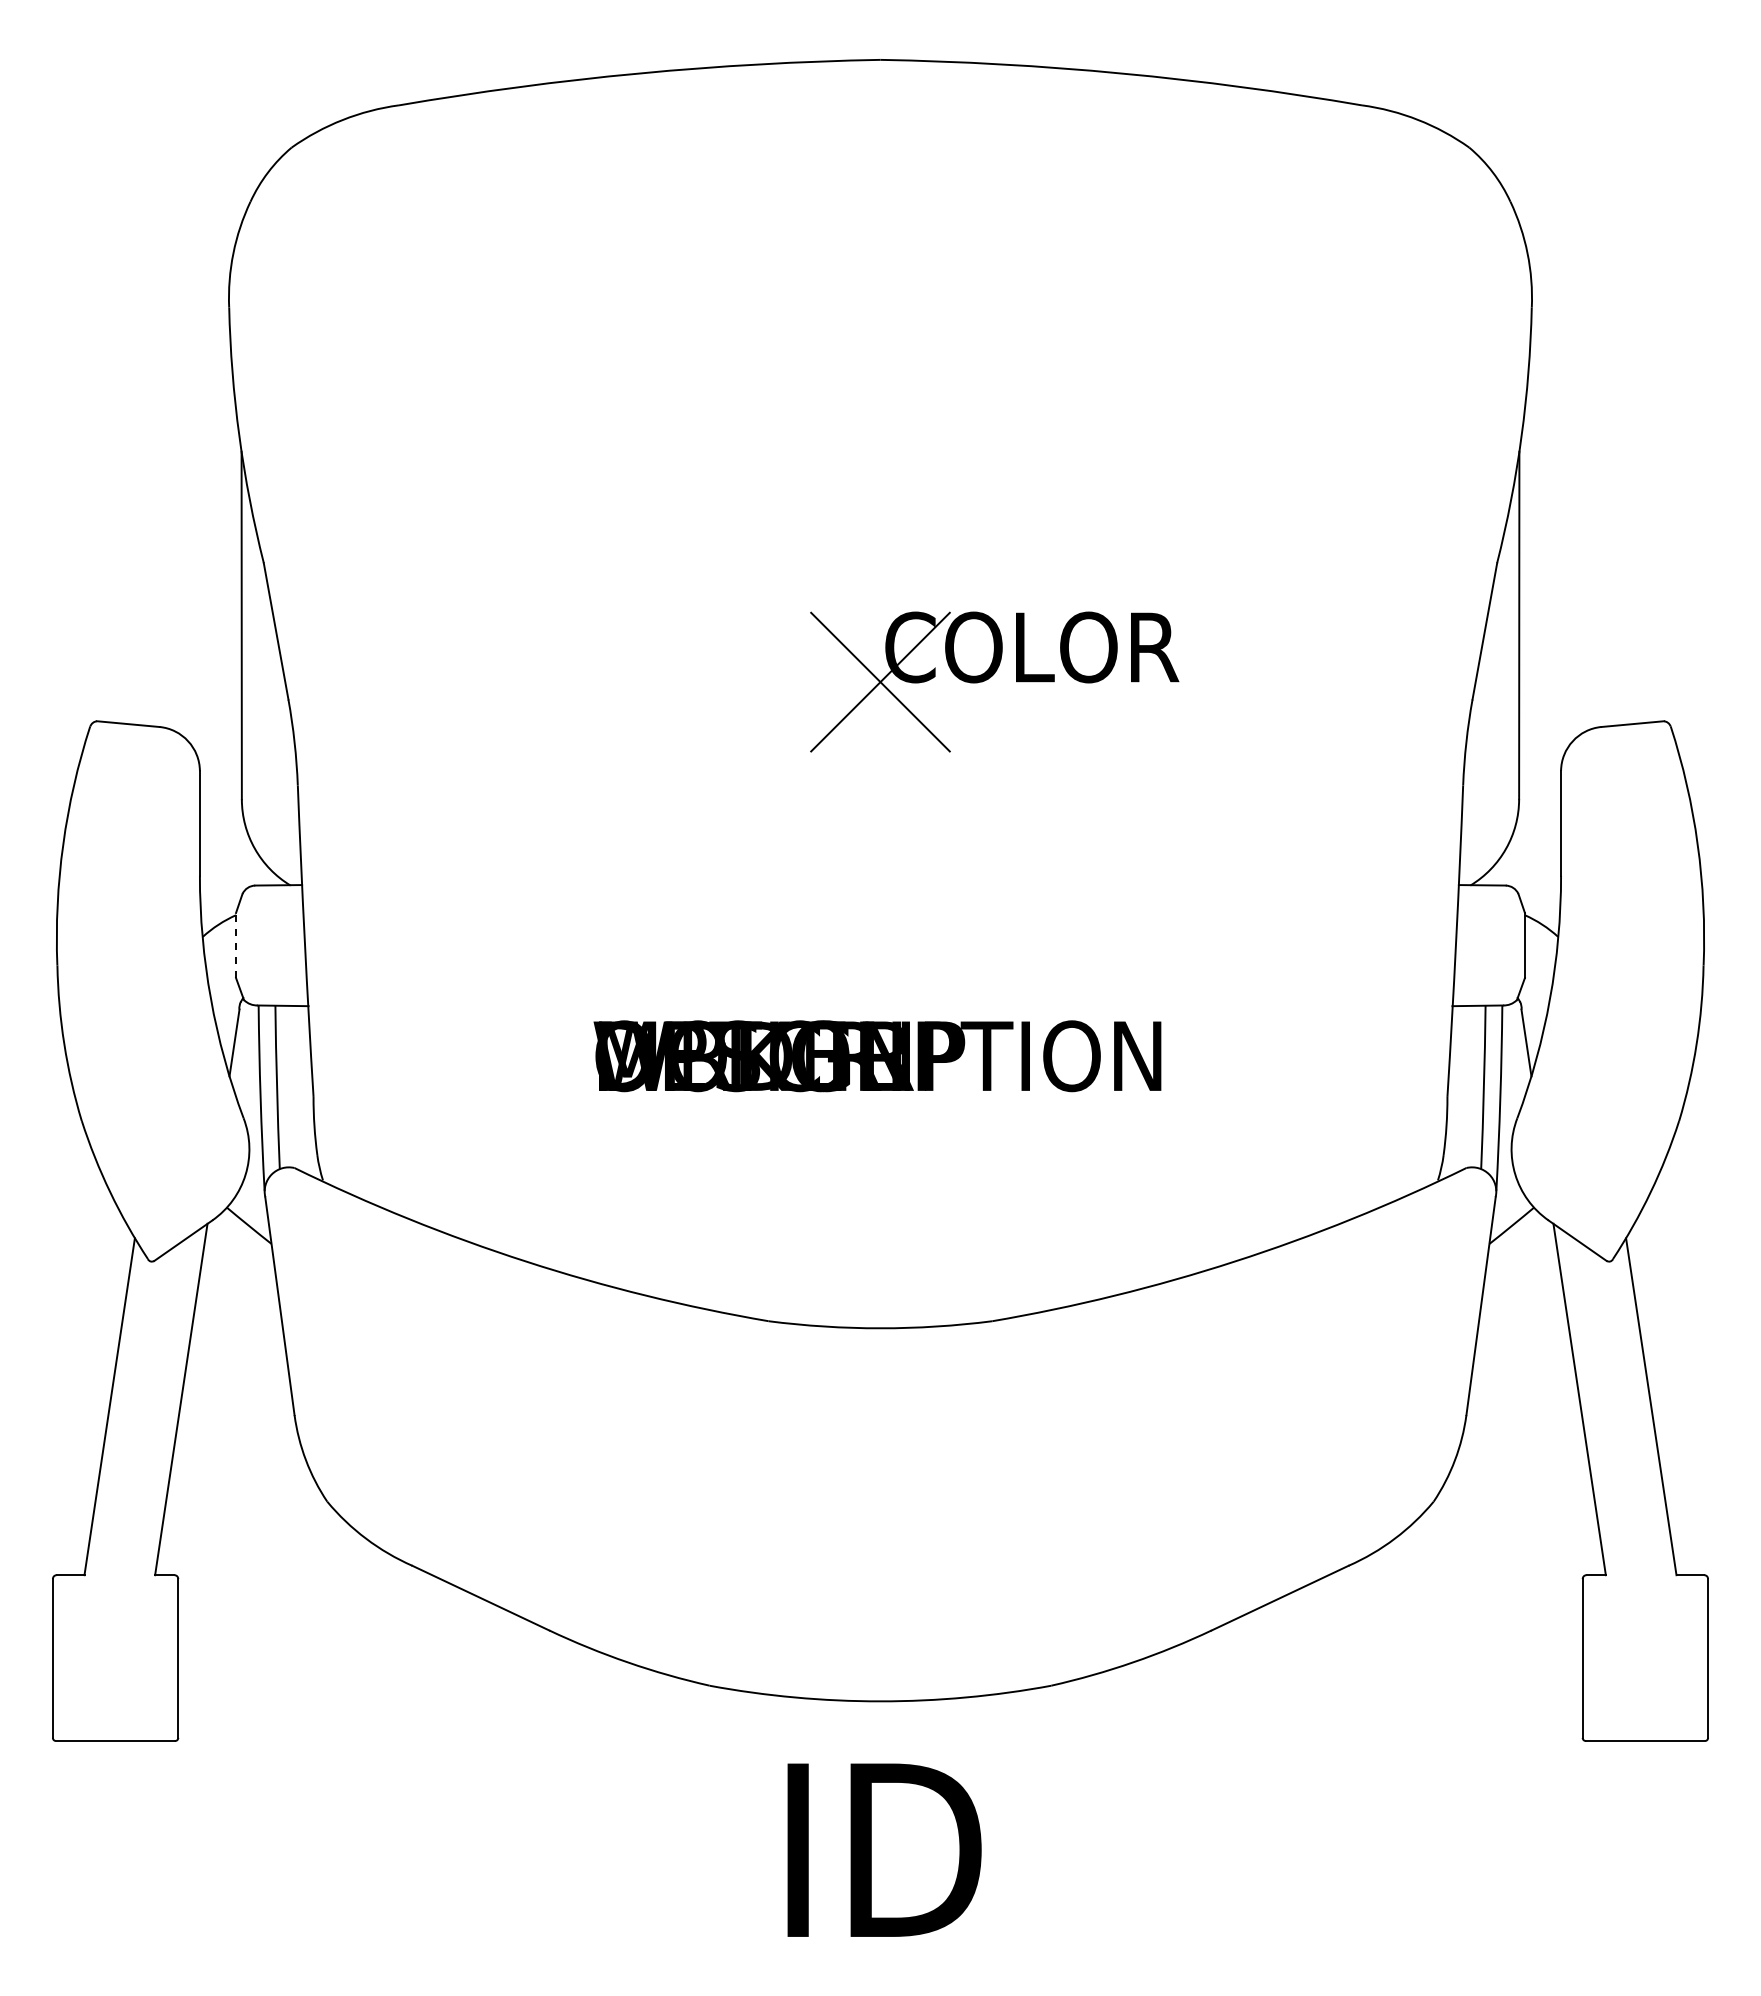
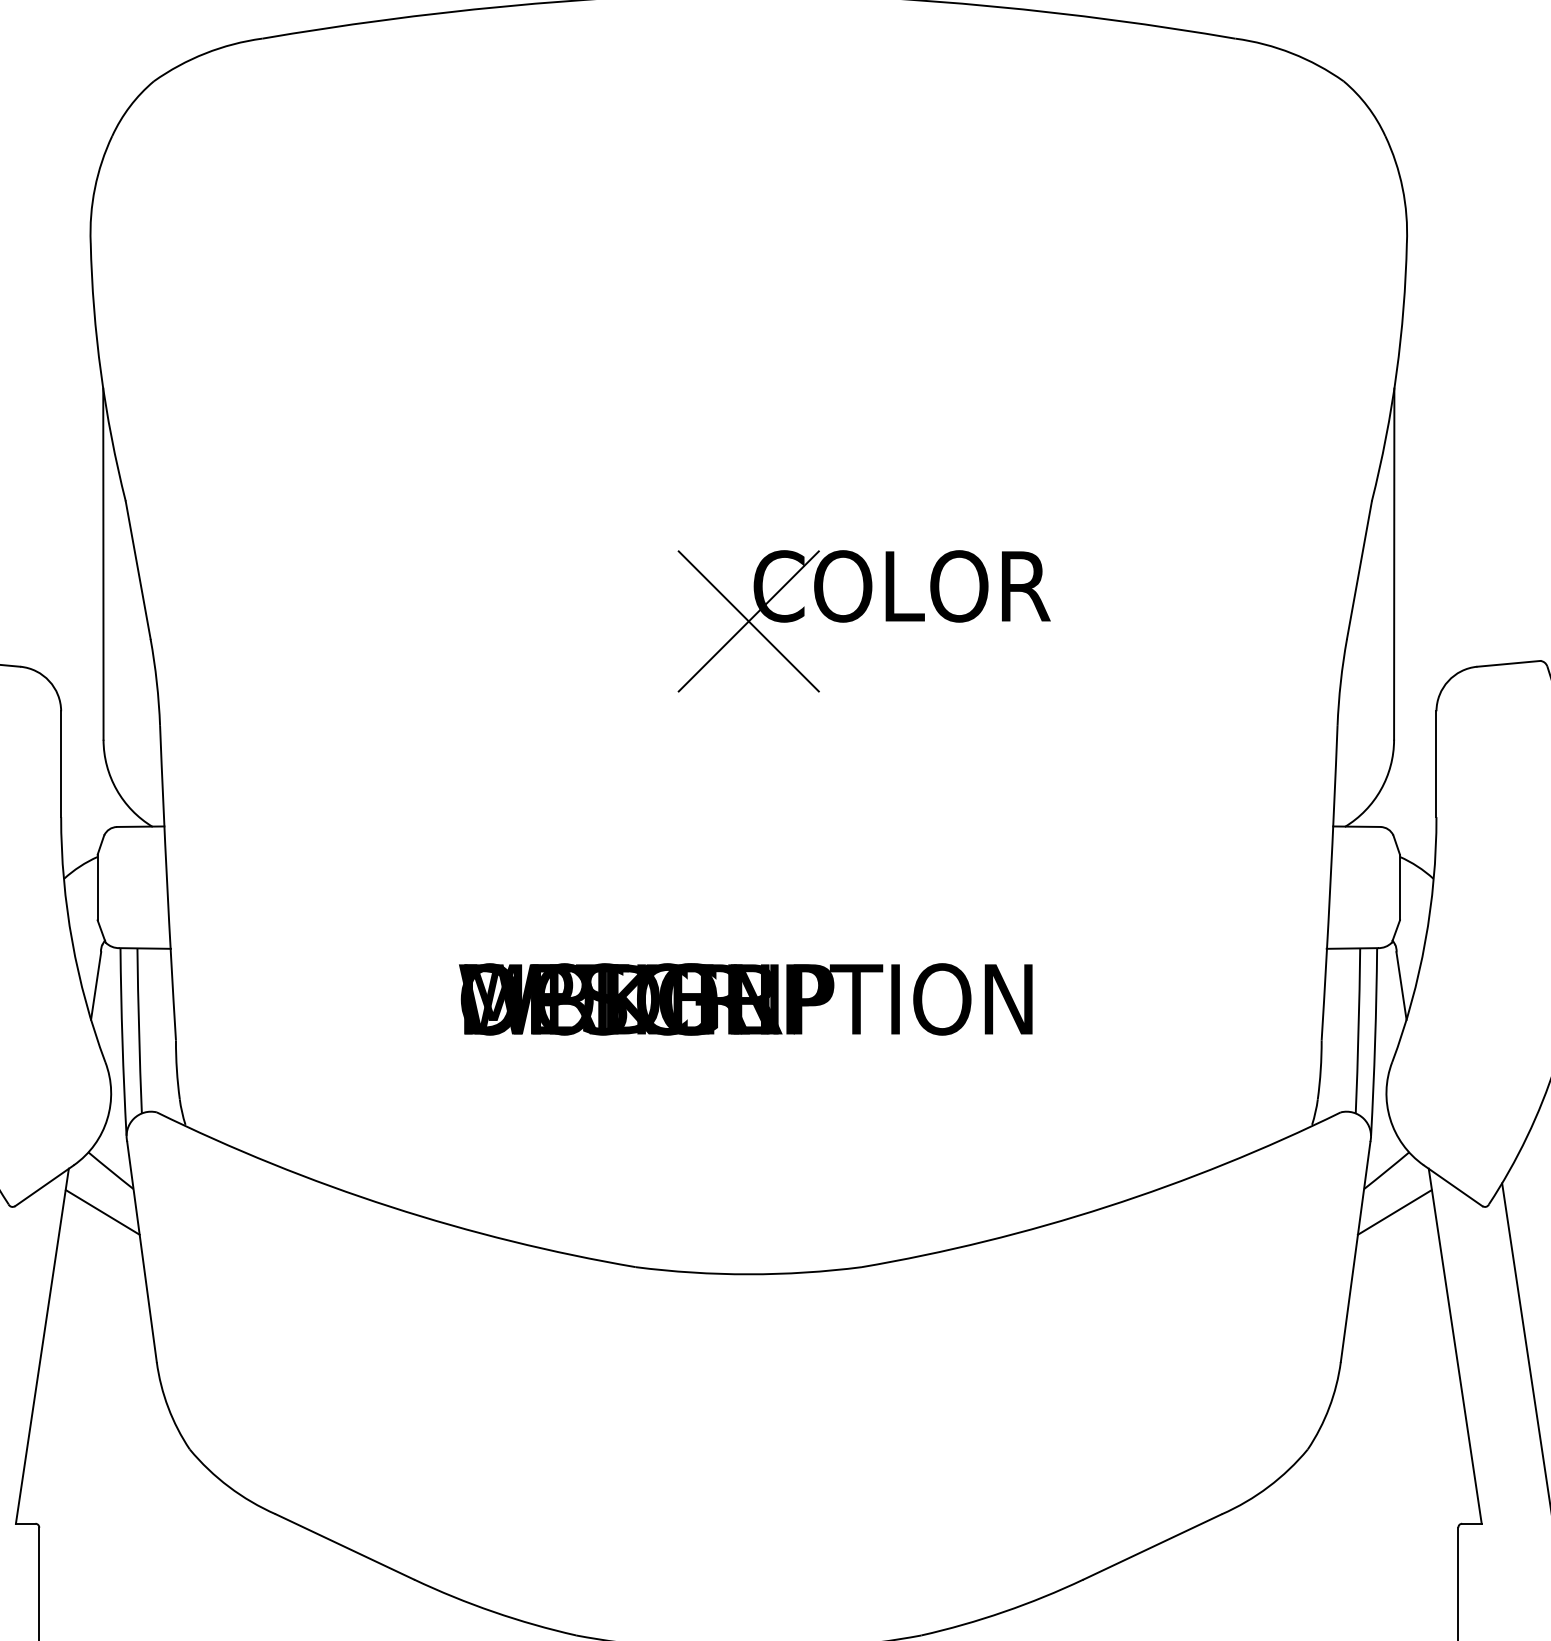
line: (236, 945) -> (98, 887), dashed -> solid
line: (240, 1267) -> (102, 1212), added
line: (1519, 1267) -> (1394, 1212), added

